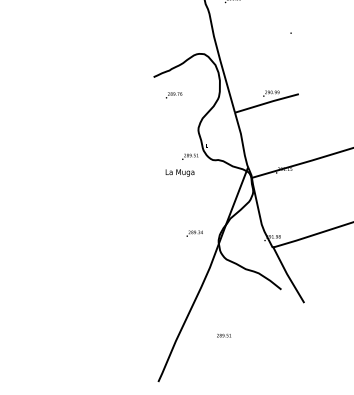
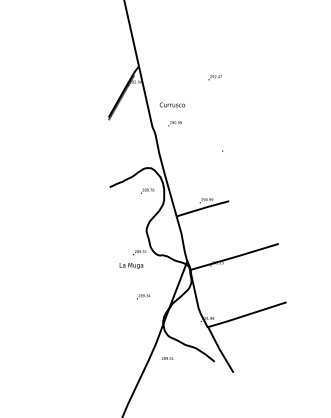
text: (173, 94) -> (147, 190), moved
text: (194, 233) -> (143, 296), moved
text: (223, 335) -> (167, 358), moved

